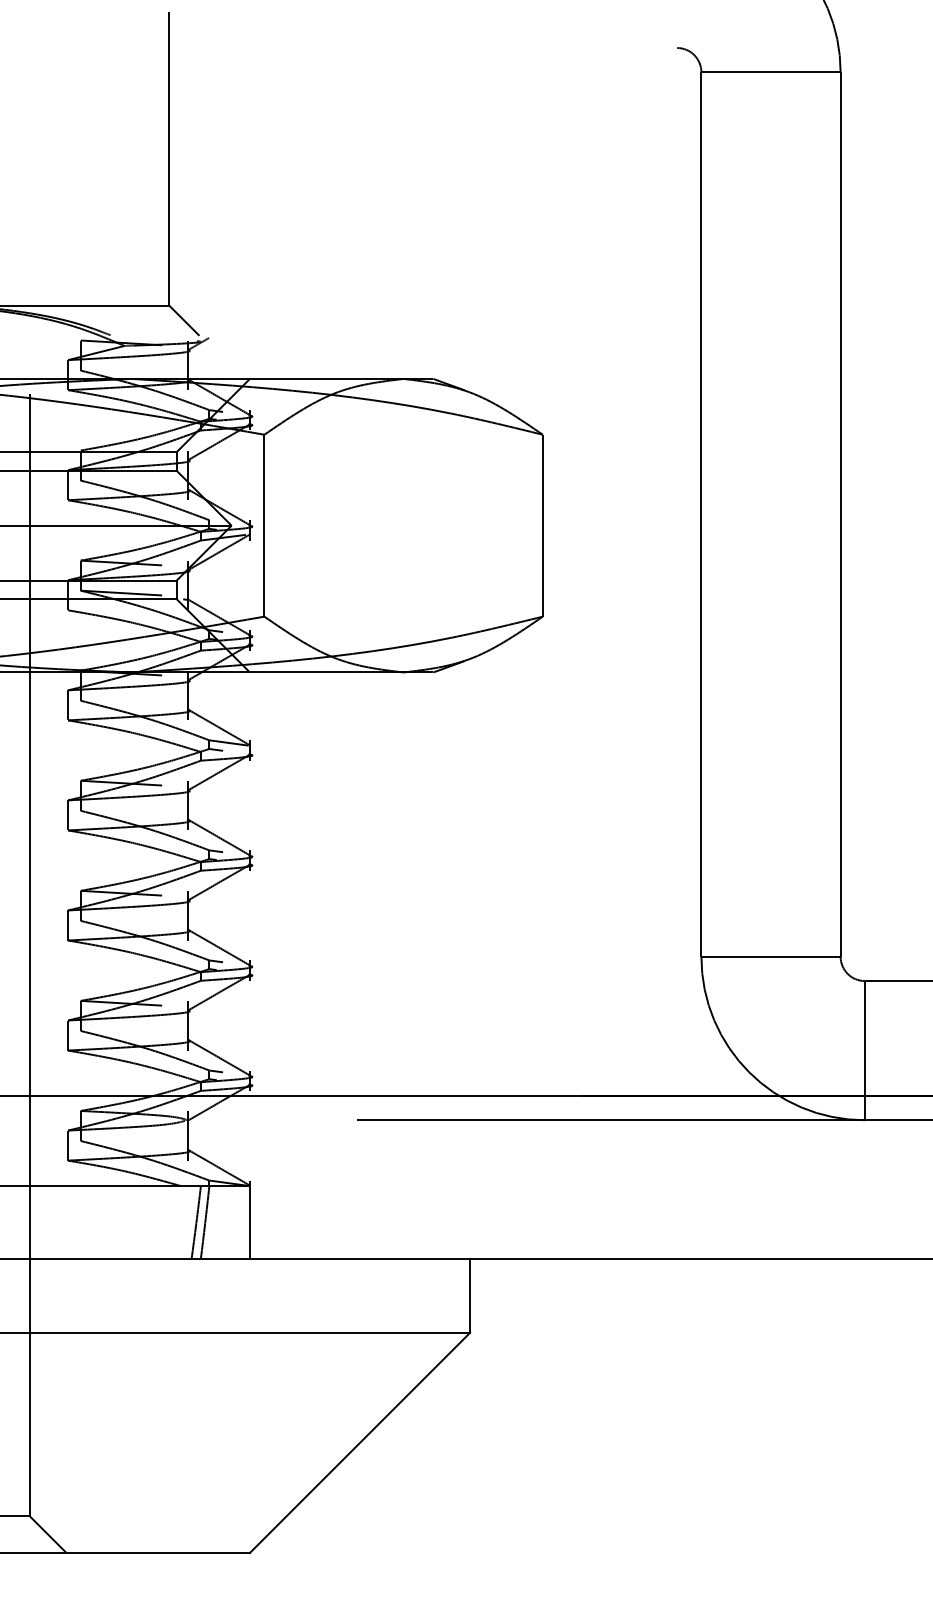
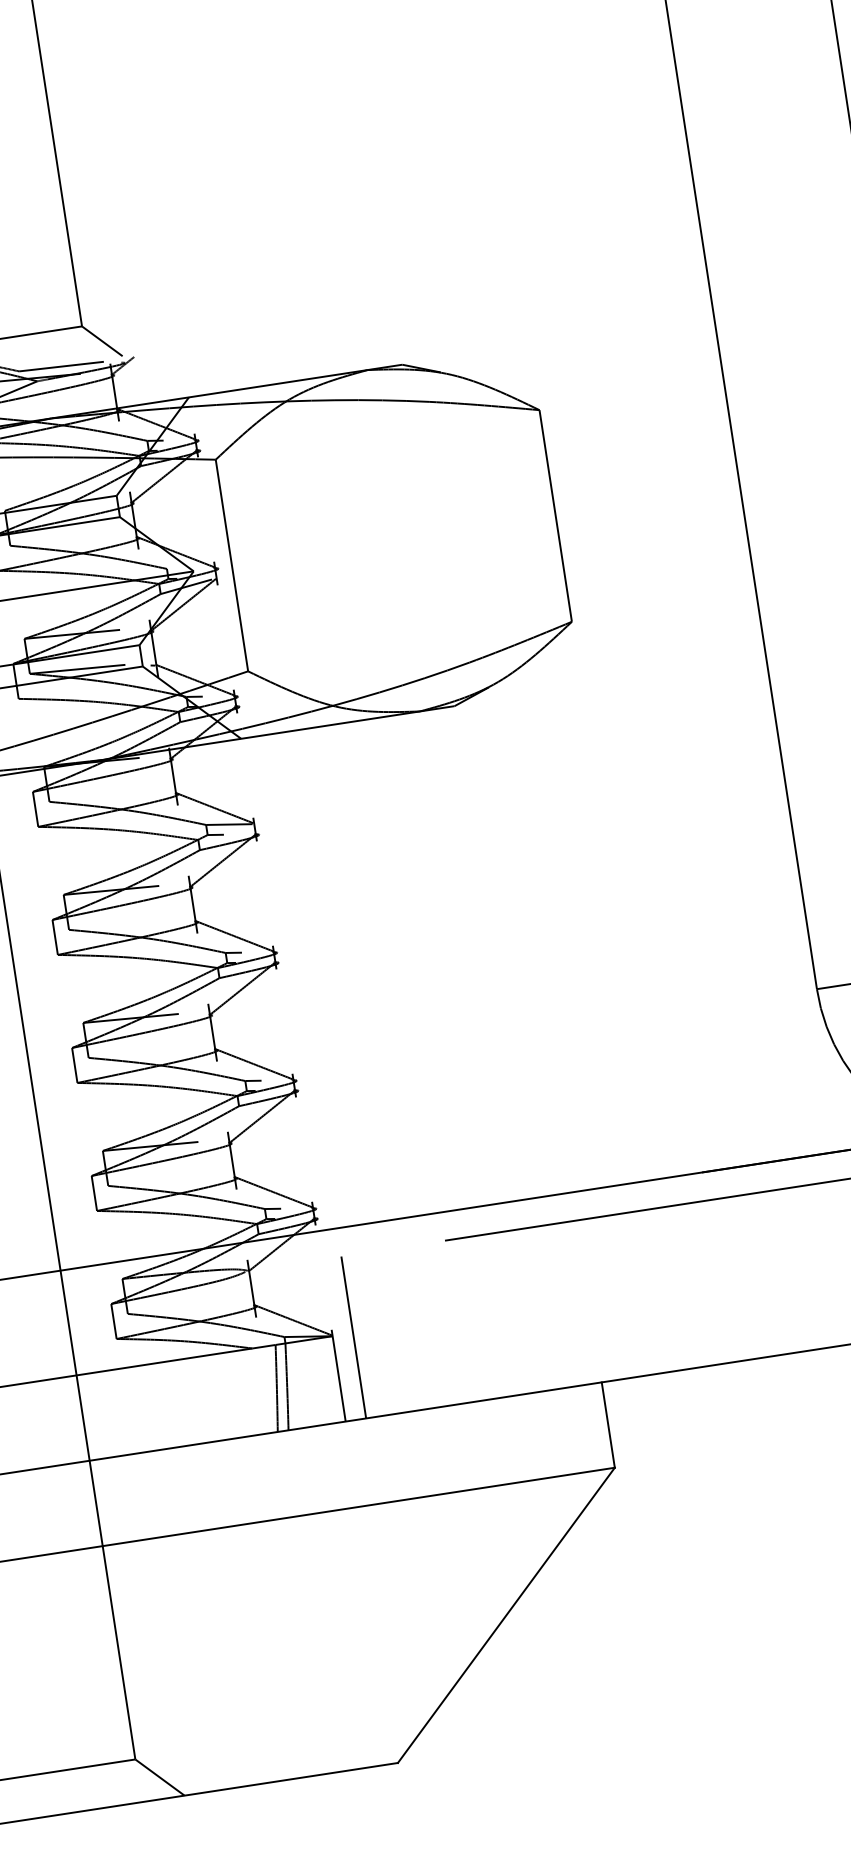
line: (146, 336) -> (61, 366), added
line: (267, 1189) -> (353, 1337), added

